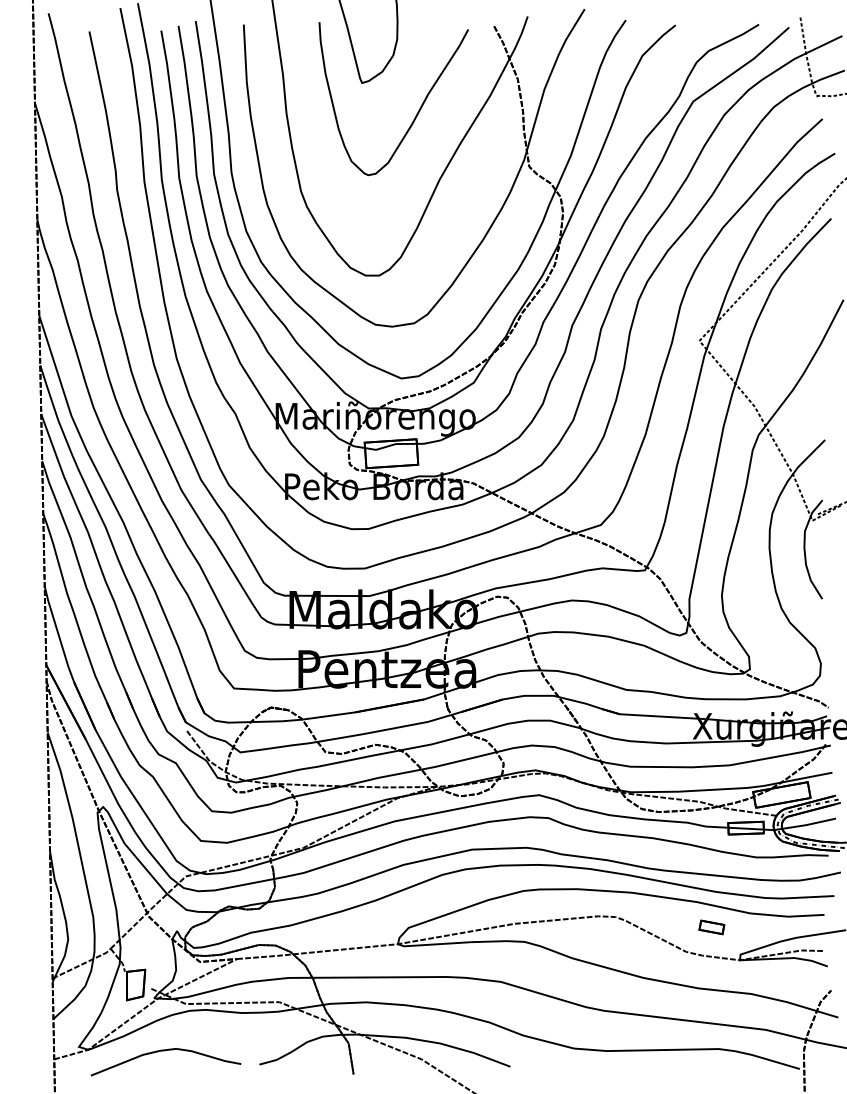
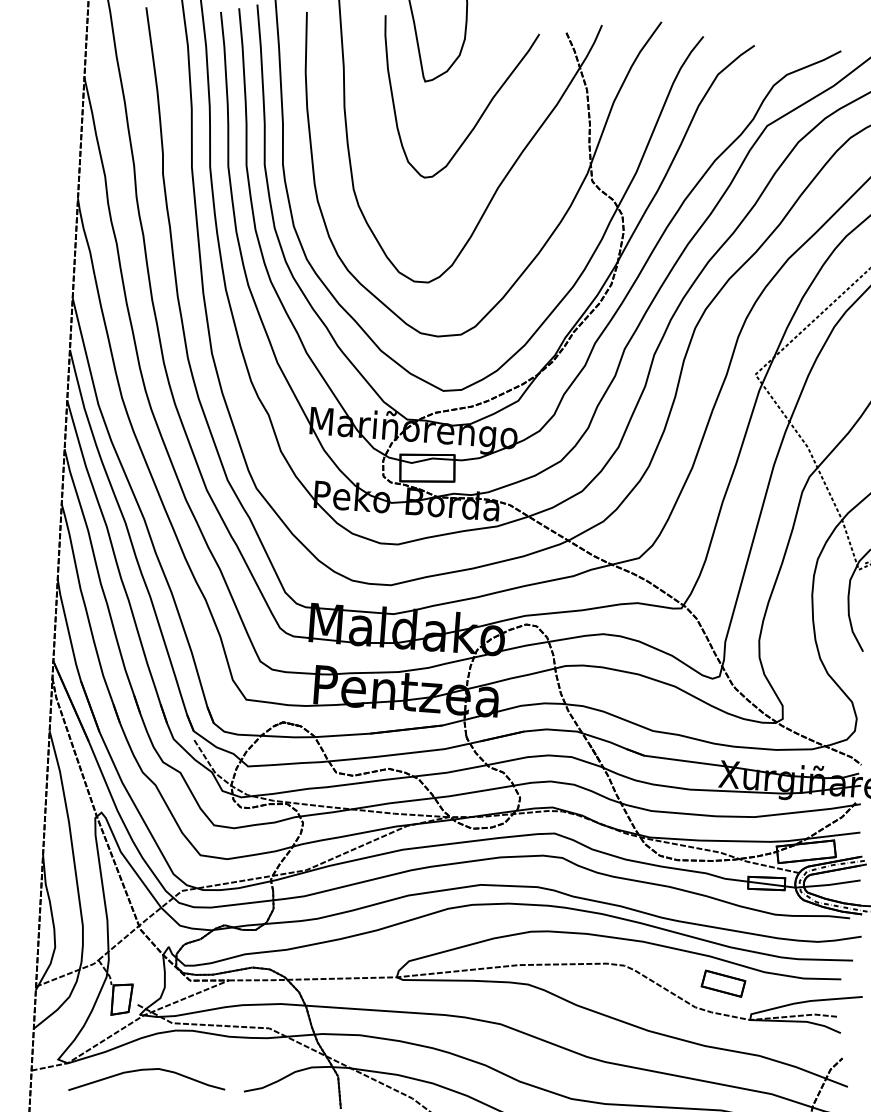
part: (711, 927) -> (723, 983), size x1.67

